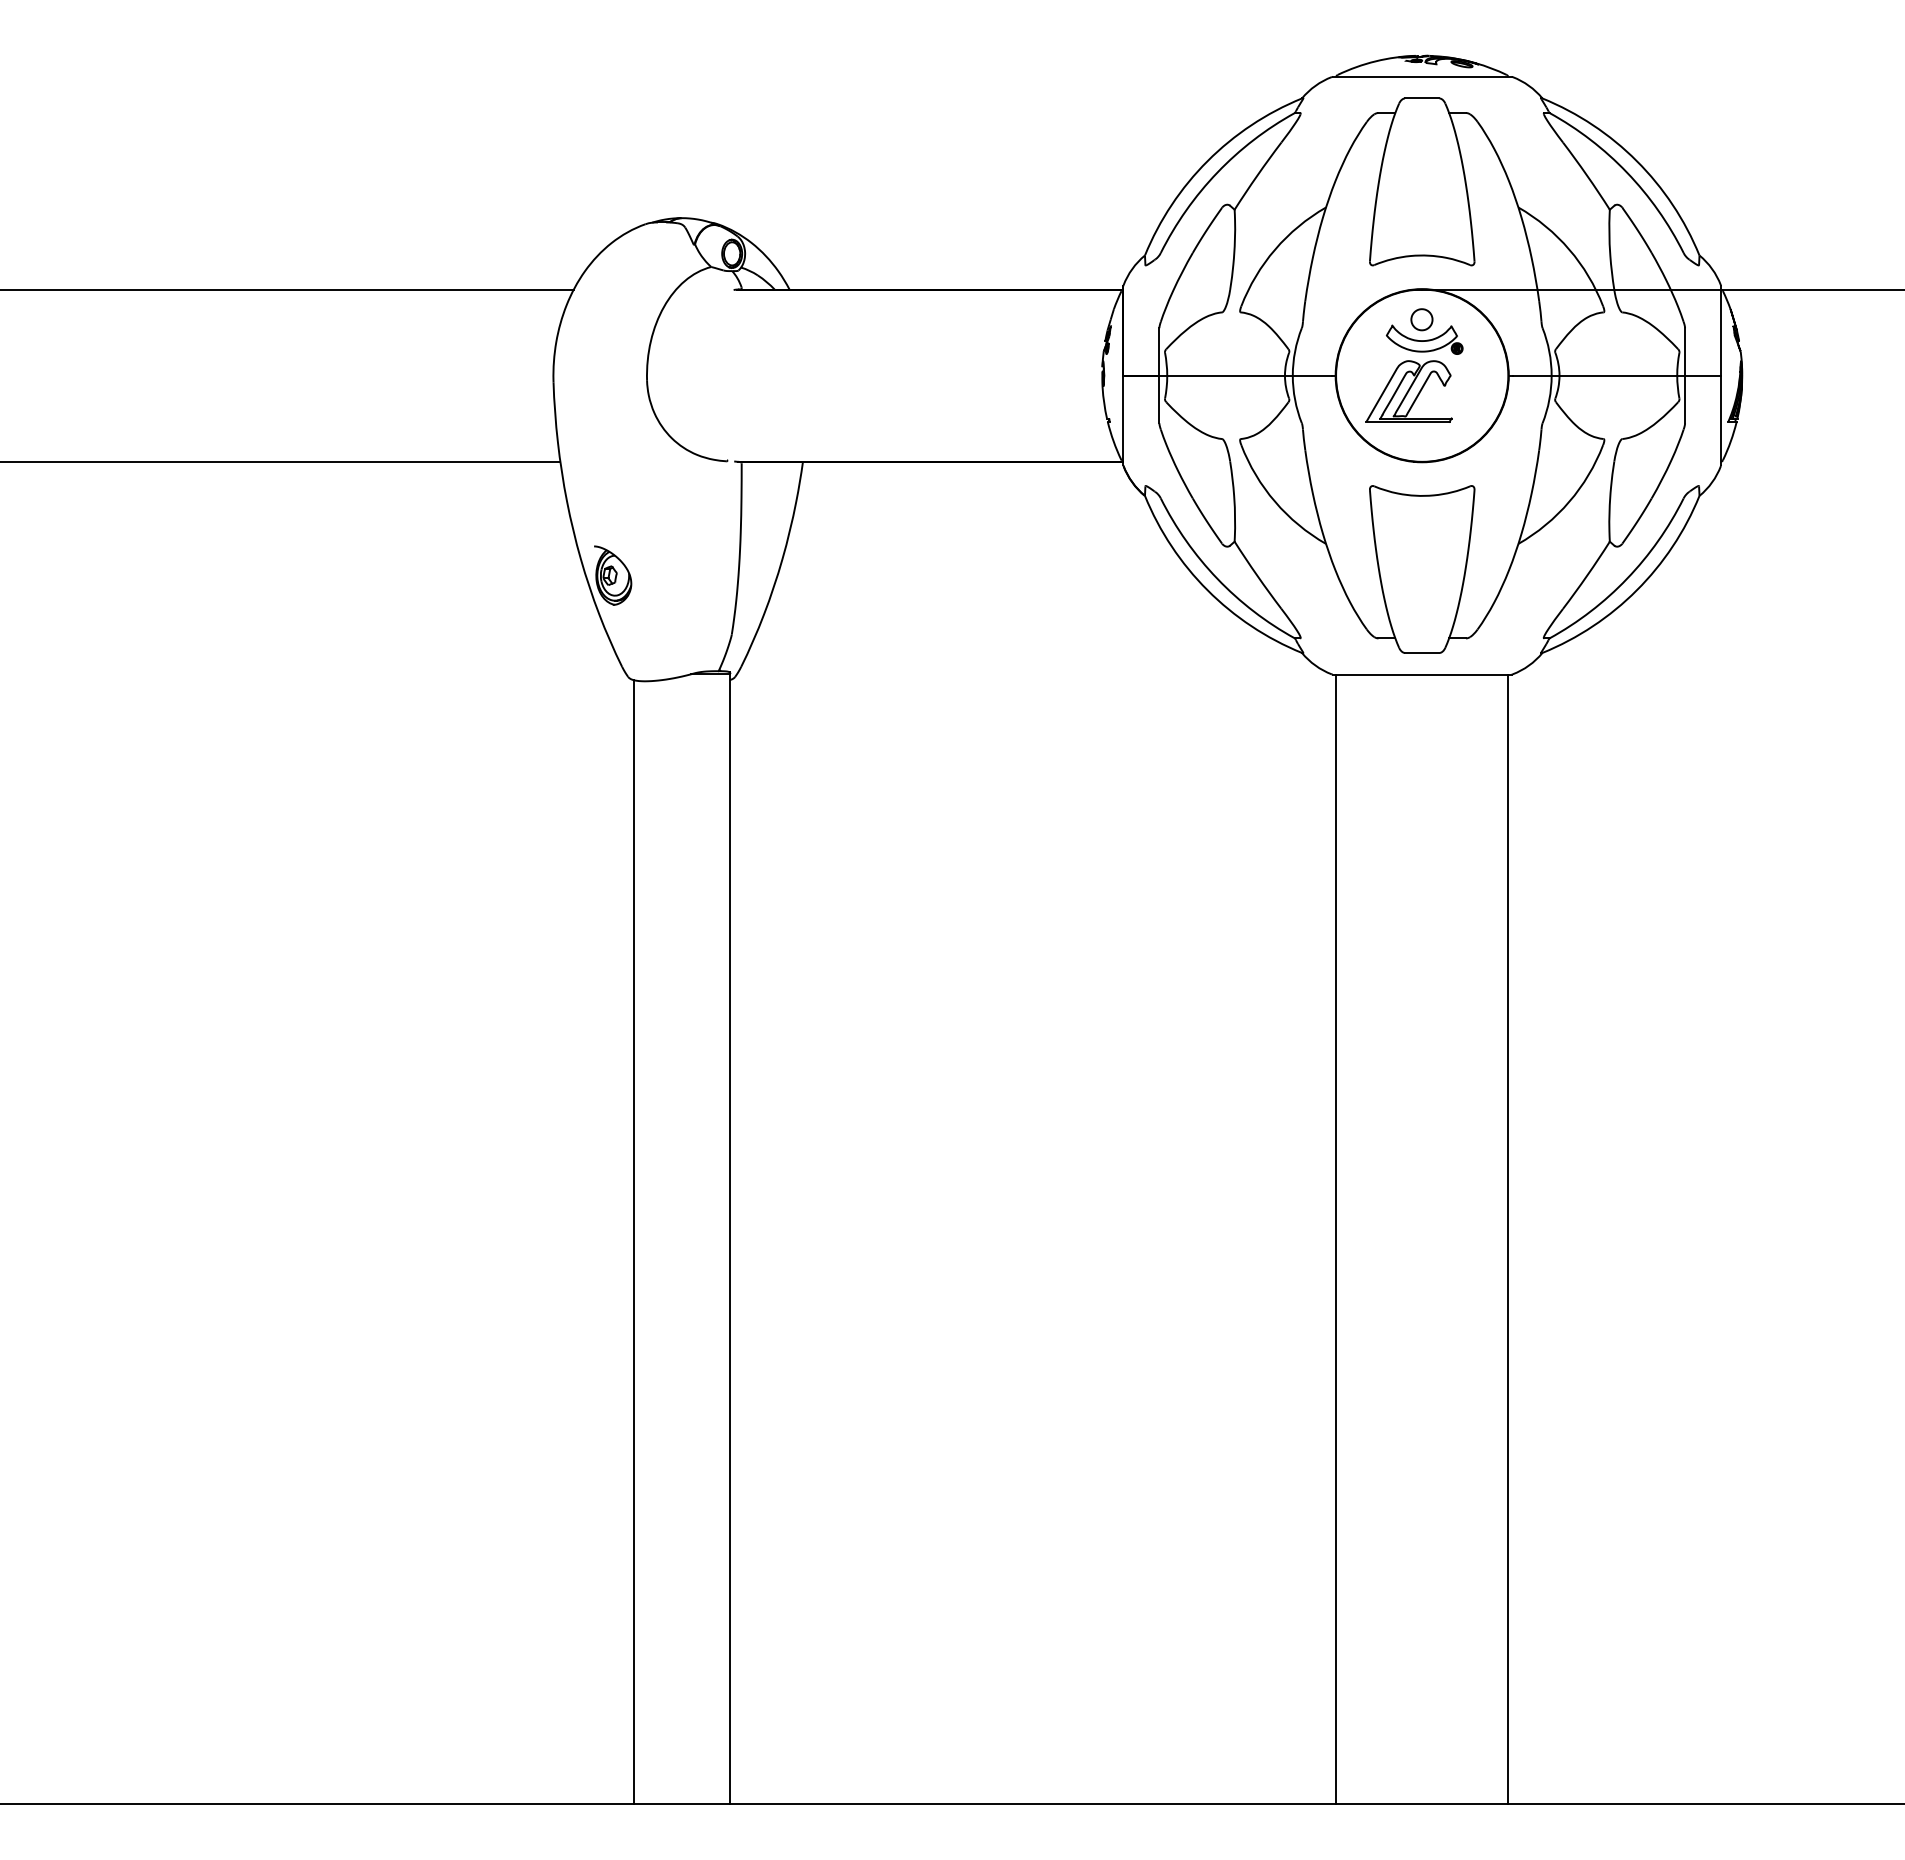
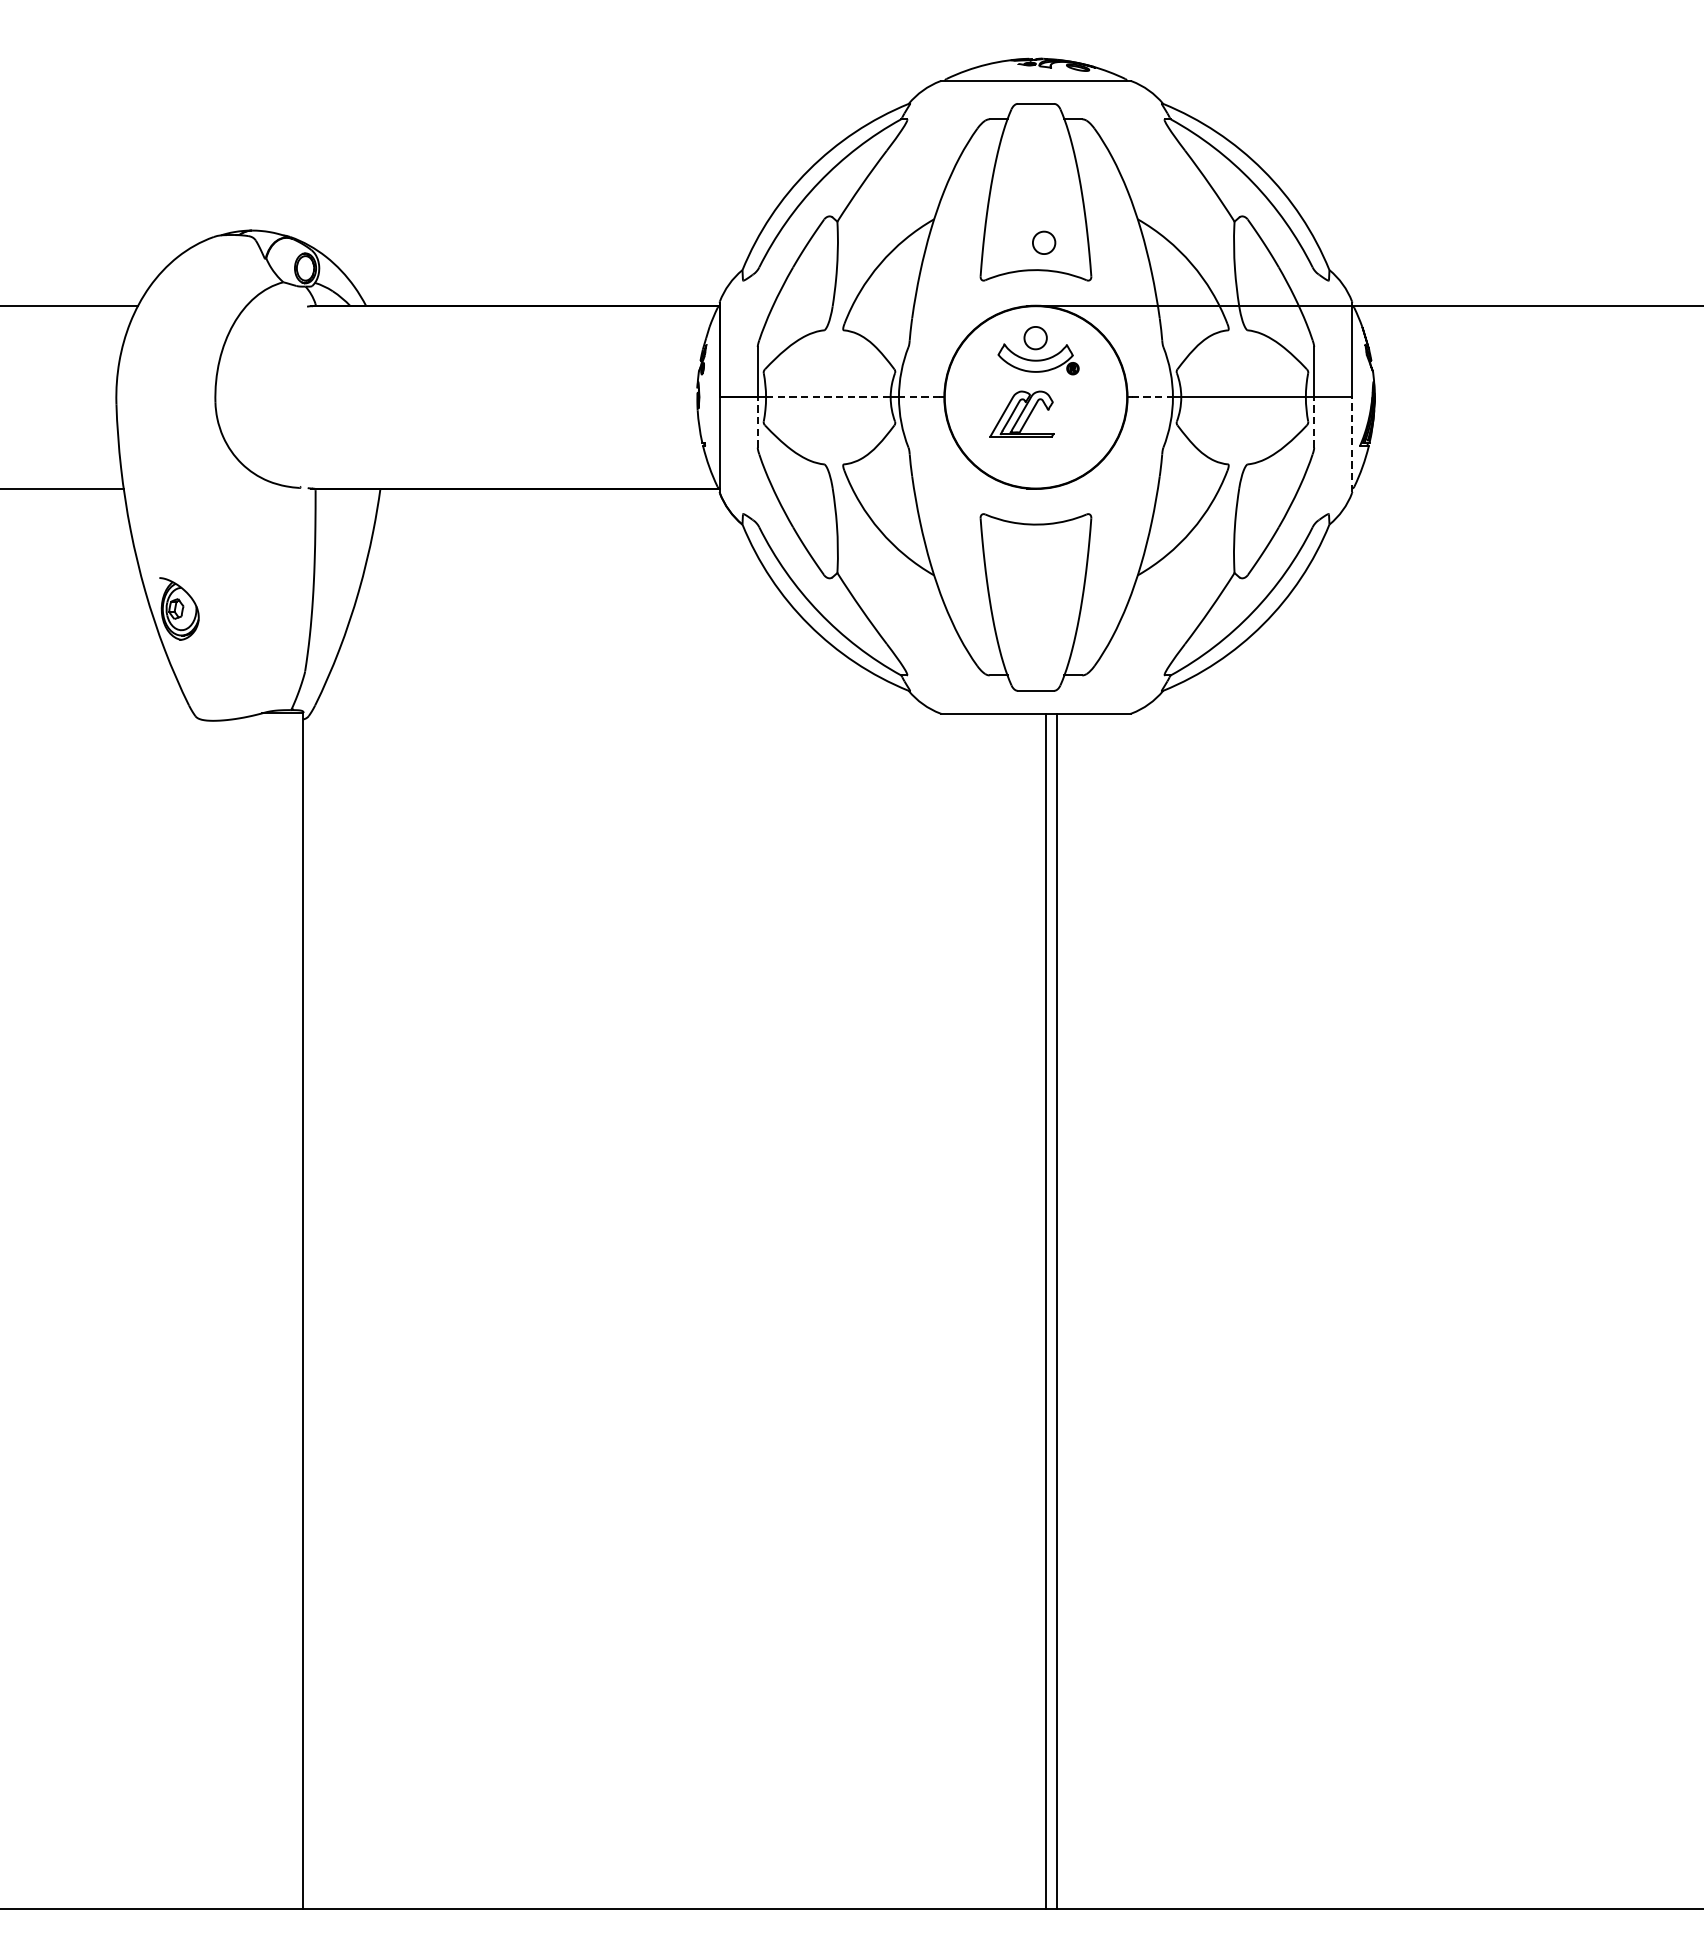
part: (1429, 229) -> (1043, 242), added
line: (1226, 375) -> (828, 397), solid -> dashed
line: (1311, 375) -> (918, 397), solid -> dashed
line: (1532, 375) -> (1152, 397), solid -> dashed
part: (1408, 391) -> (1021, 414), size x0.7
line: (1159, 399) -> (757, 422), solid -> dashed
line: (1685, 399) -> (1314, 422), solid -> dashed
line: (1721, 420) -> (1352, 444), solid -> dashed
line: (1336, 1239) -> (1057, 1311), moved
line: (1508, 1239) -> (1045, 1311), moved
line: (633, 1242) -> (201, 1314), removed

